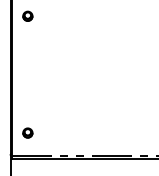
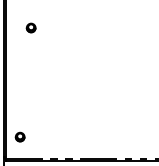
part: (27, 15) -> (30, 27), moved

